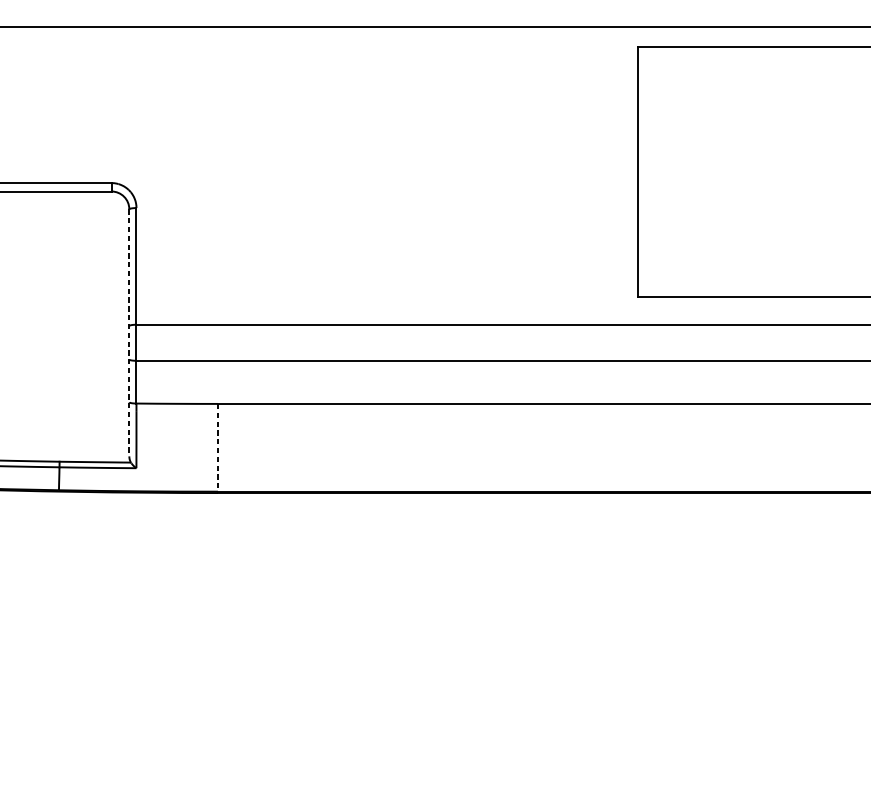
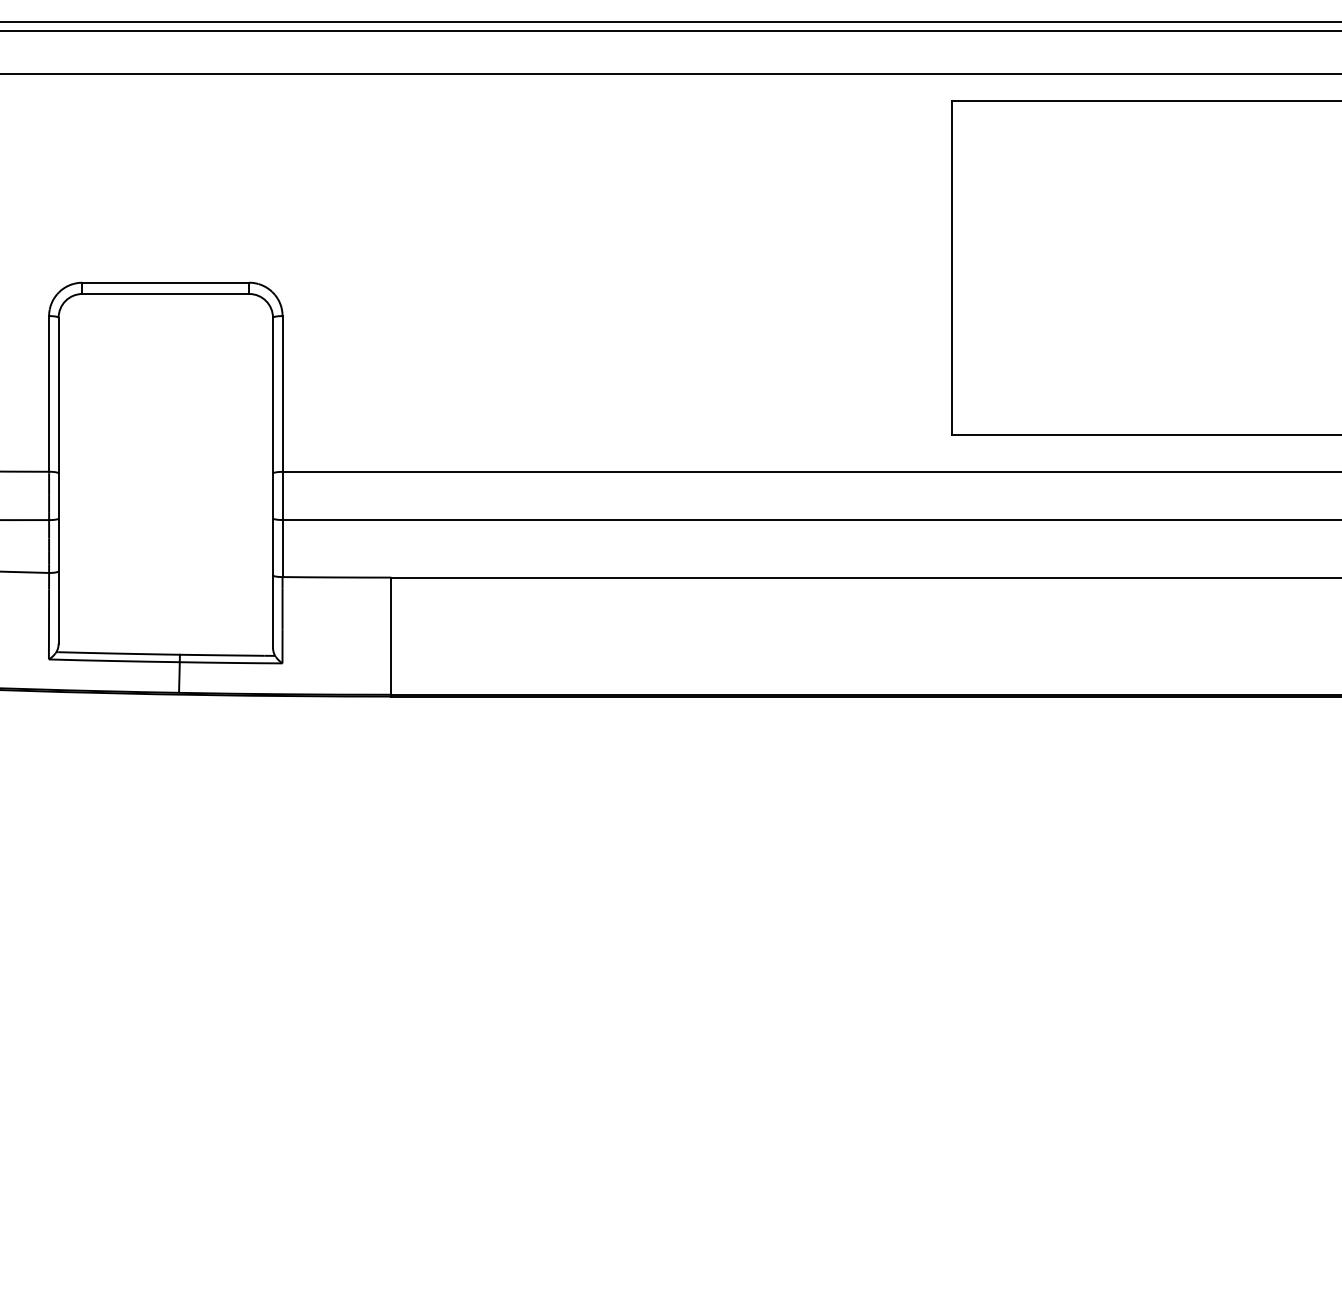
line: (129, 332) -> (273, 482), dashed -> solid
line: (218, 448) -> (391, 637), dashed -> solid

